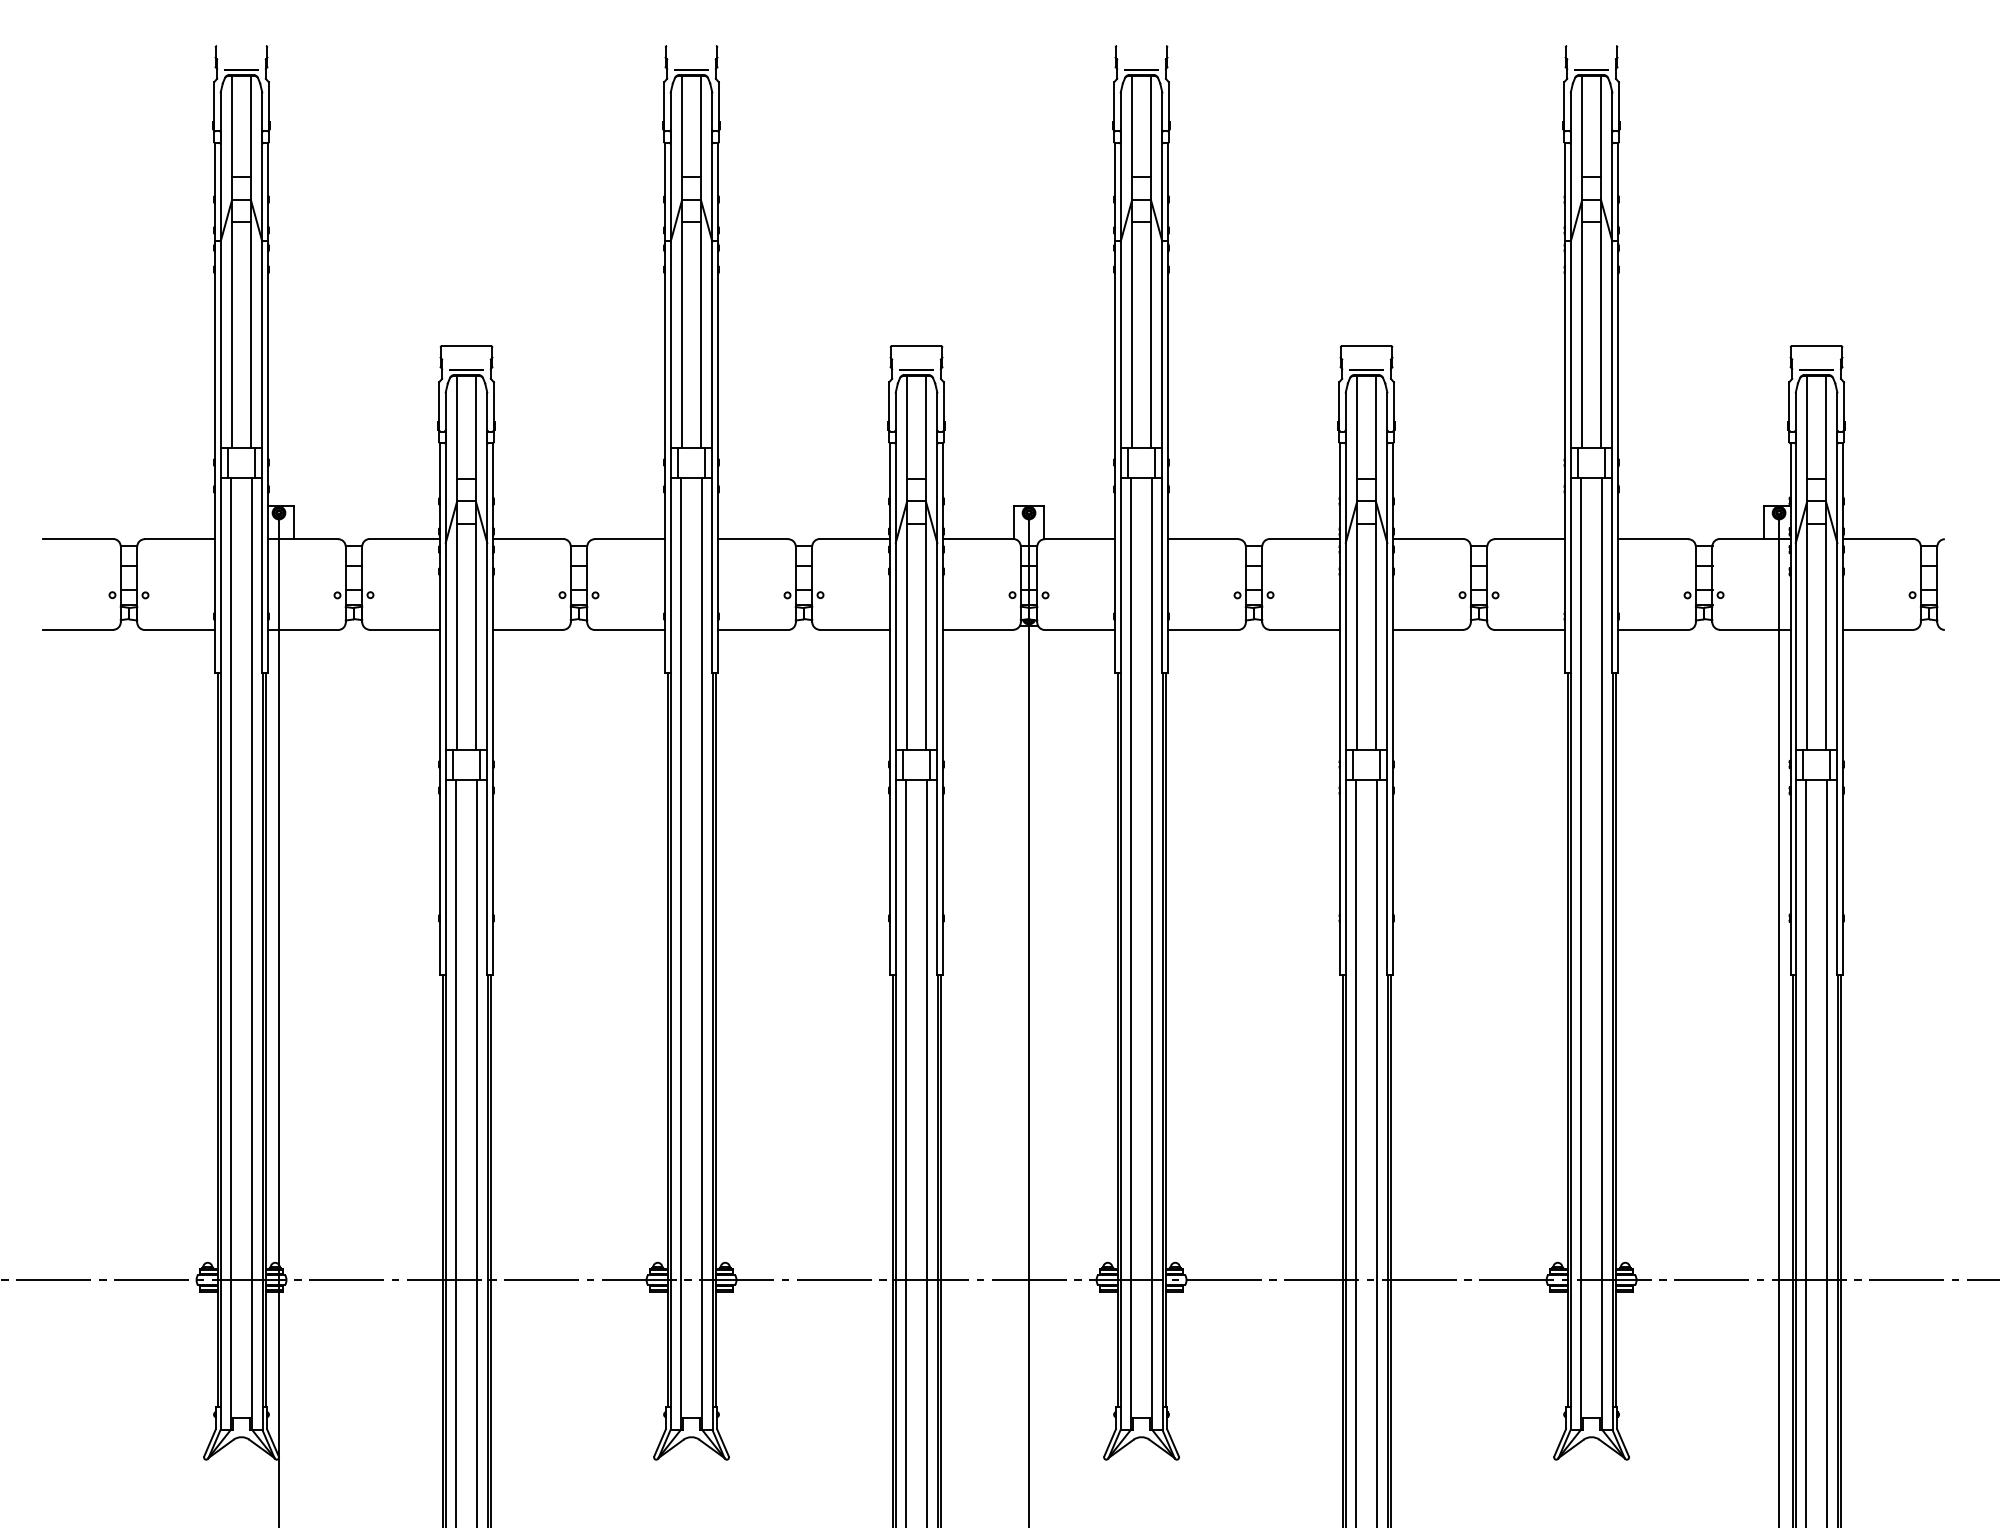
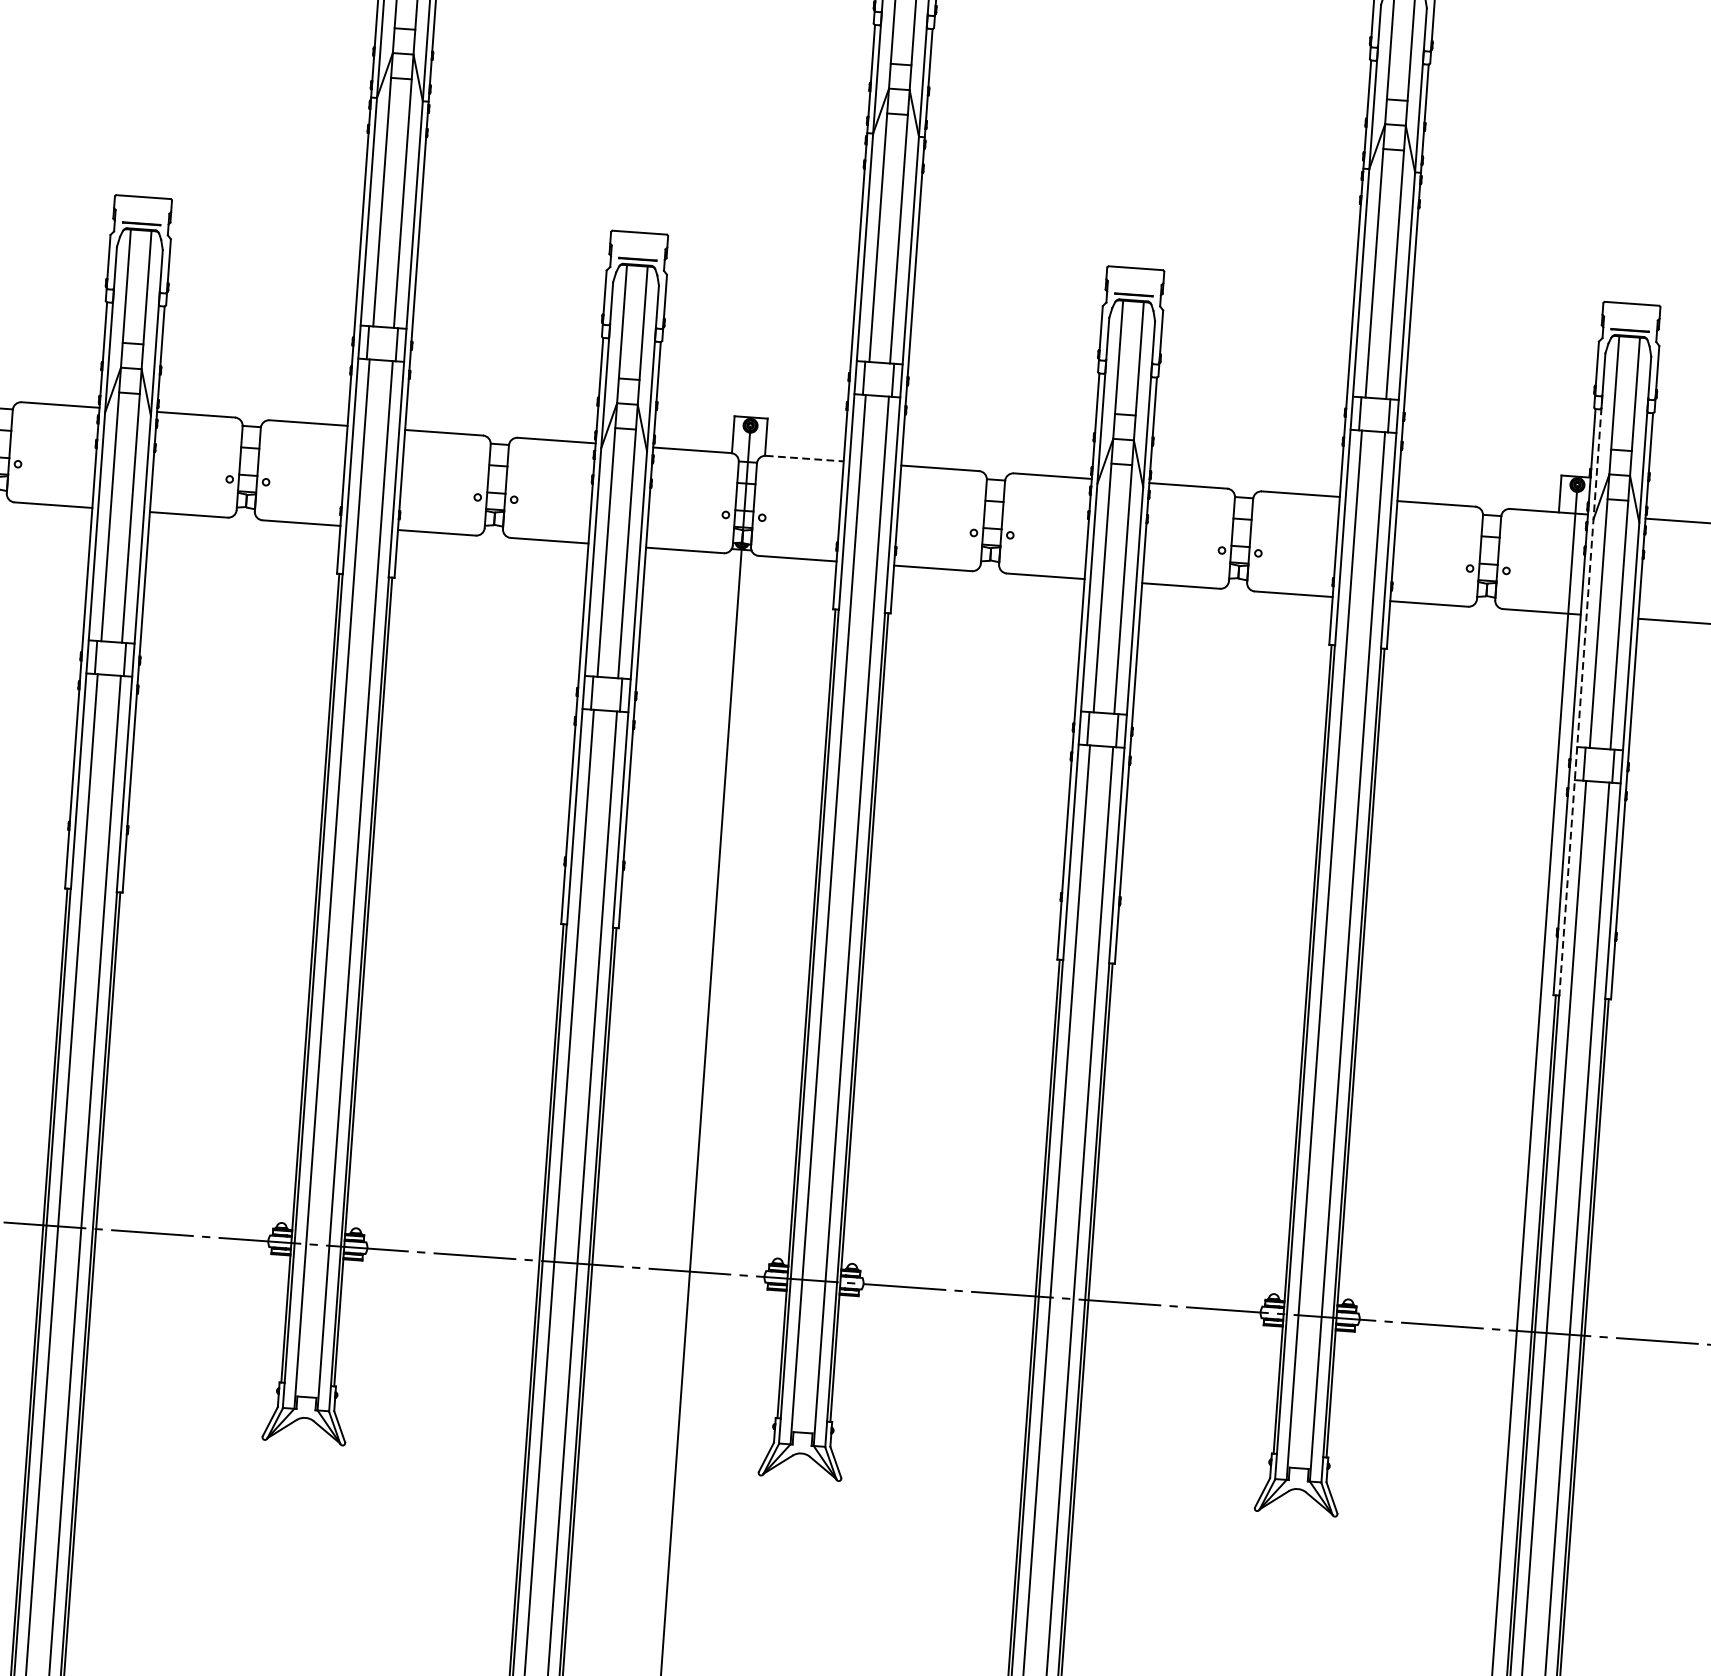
line: (1080, 539) -> (805, 458), solid -> dashed
line: (1795, 703) -> (1580, 696), solid -> dashed

